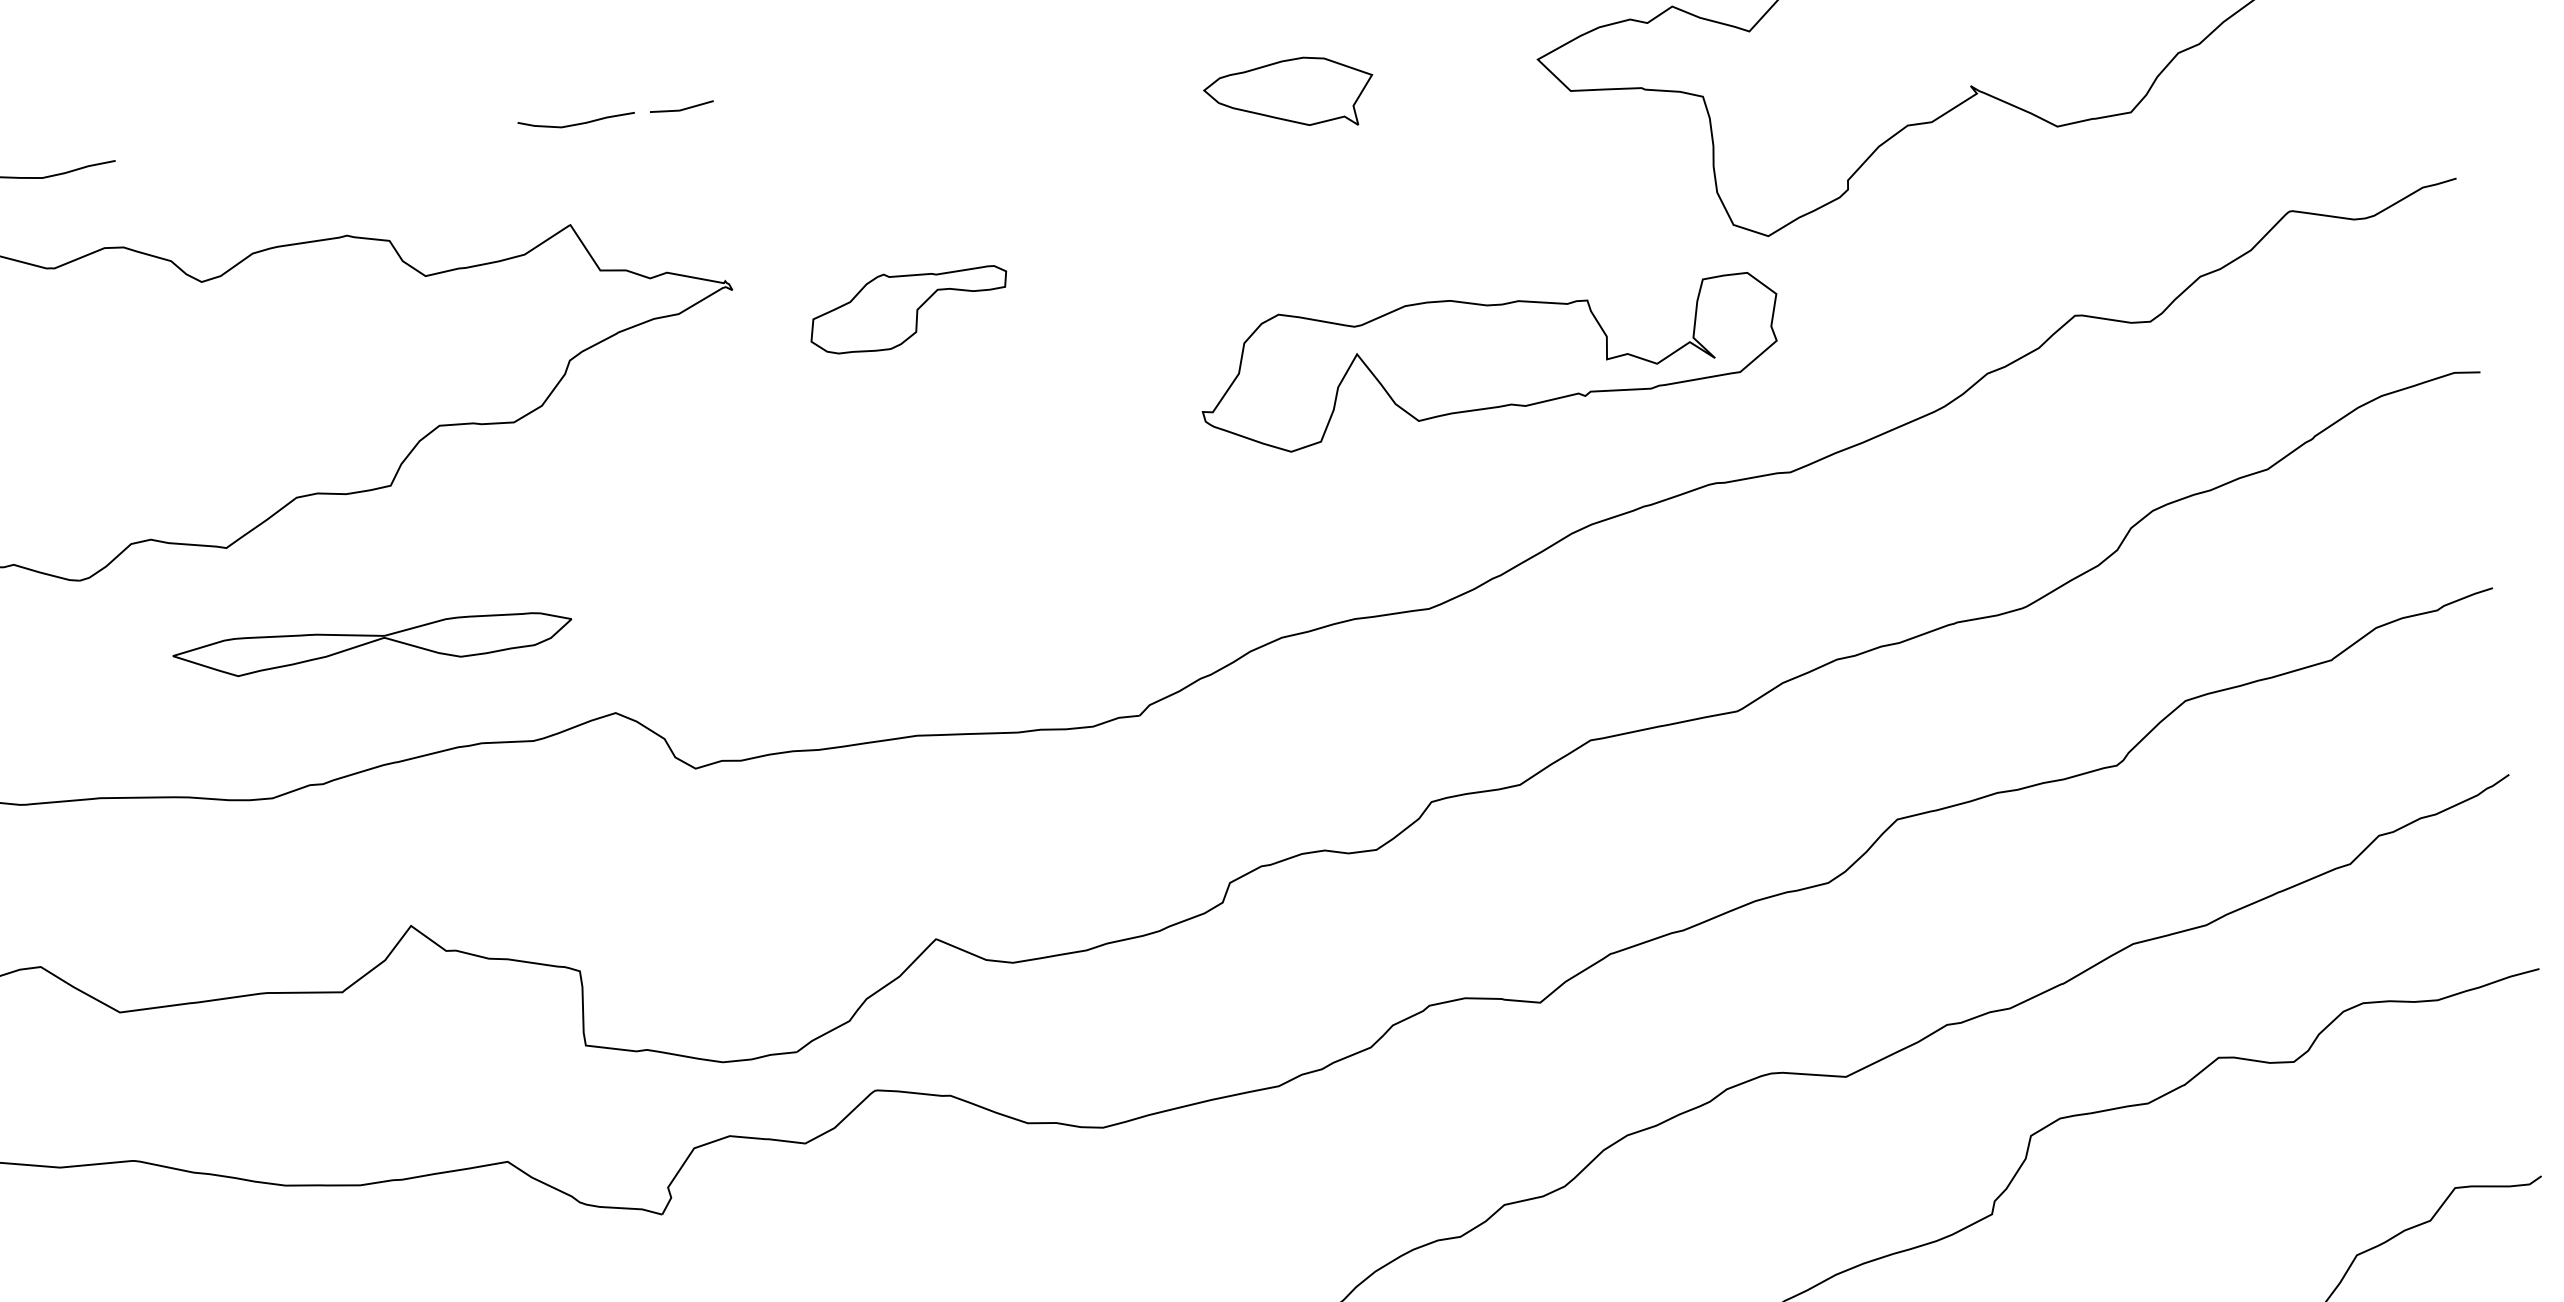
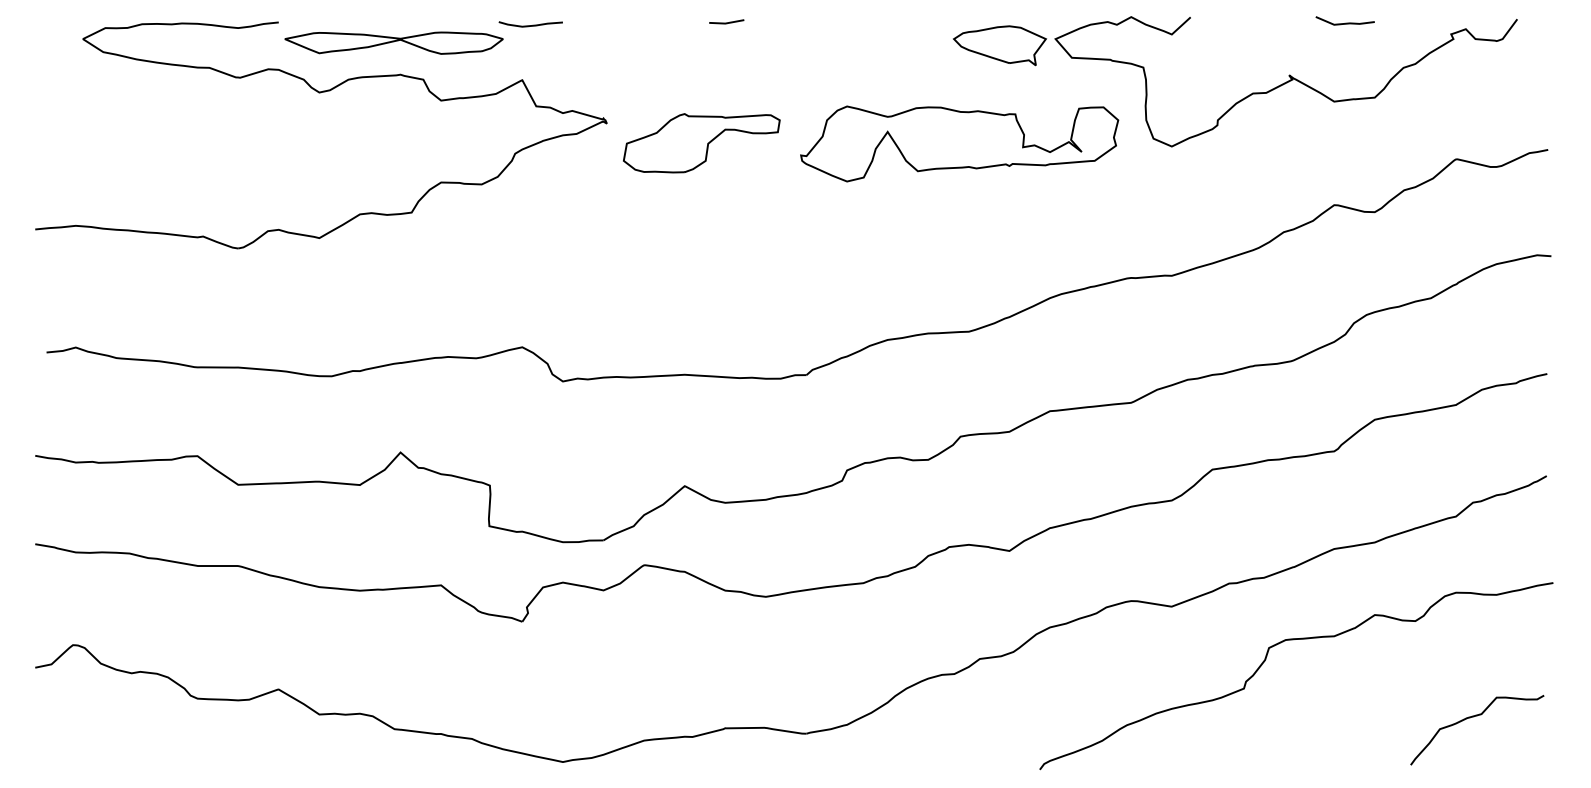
part: (1288, 94) -> (999, 45), moved
line: (681, 108) -> (726, 22), moved
part: (908, 310) -> (701, 143), size x1.43
part: (1490, 363) -> (959, 143), moved
part: (371, 643) -> (393, 42), moved

